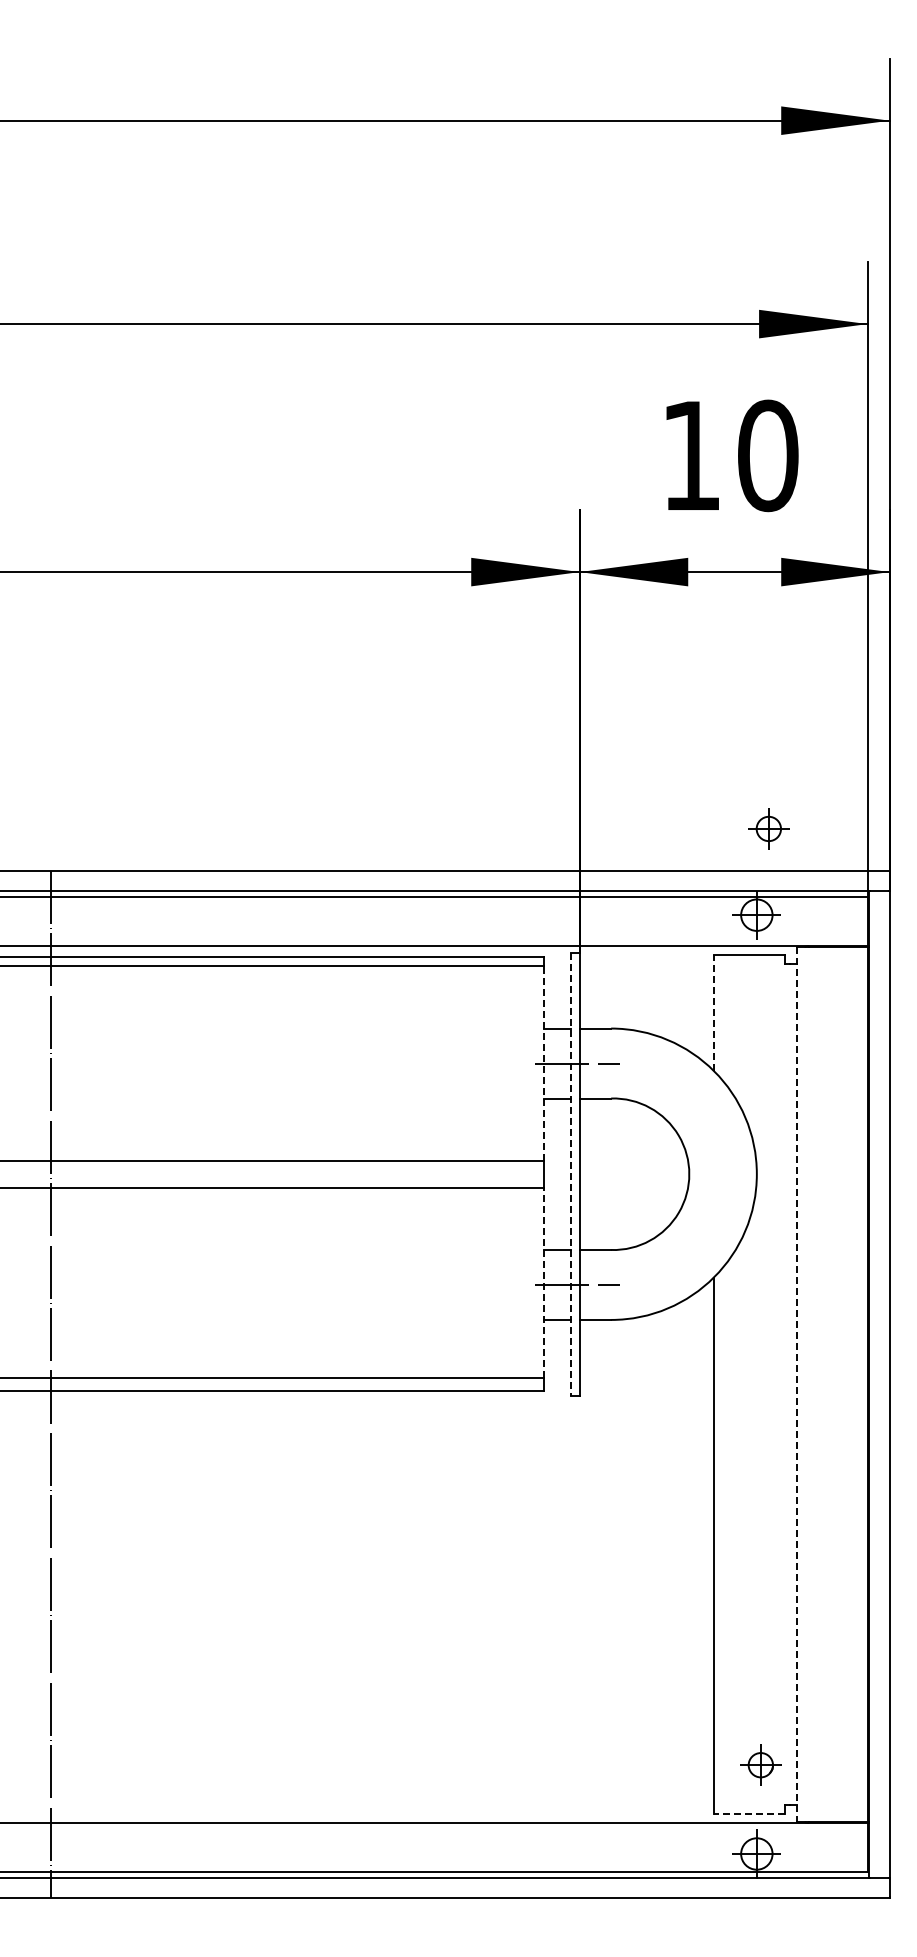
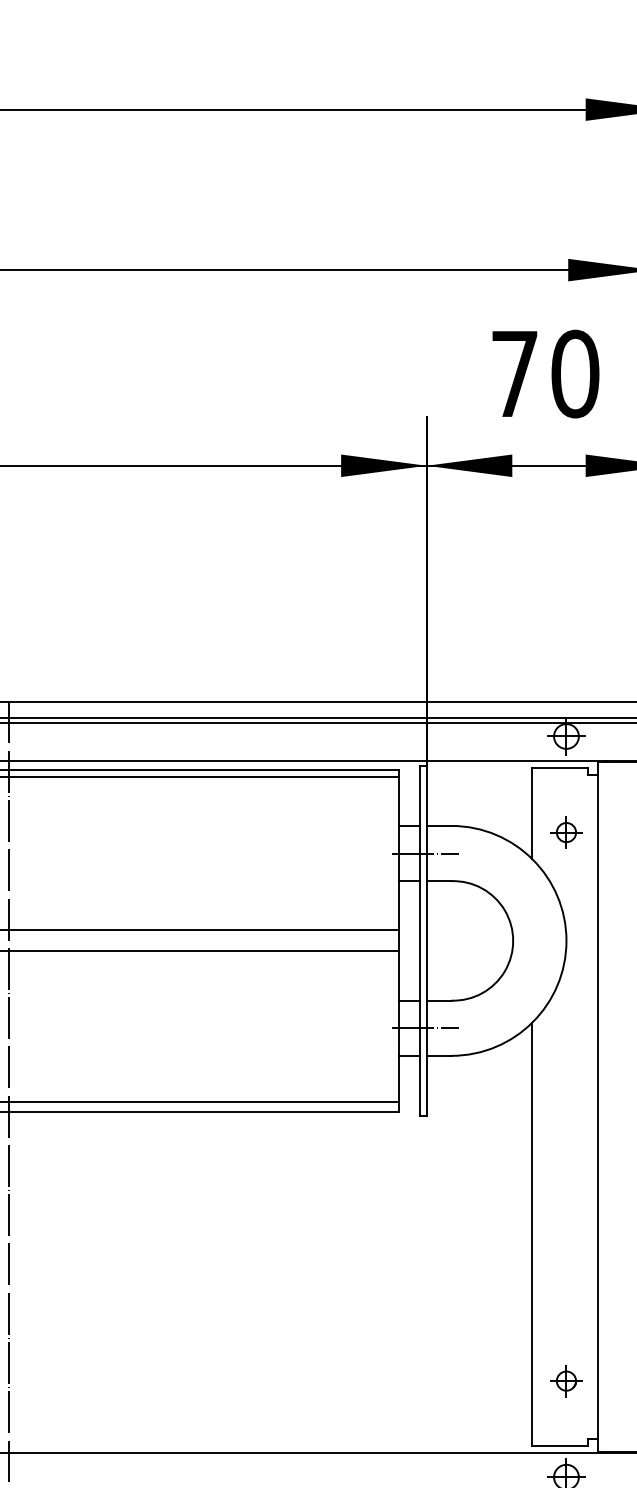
text: (691, 455) -> (514, 373), 10 -> 70
part: (768, 828) -> (566, 832), moved
line: (713, 1012) -> (532, 813), dashed -> solid
line: (544, 1063) -> (398, 853), dashed -> solid
line: (570, 1174) -> (419, 941), dashed -> solid
line: (544, 1282) -> (398, 1026), dashed -> solid
line: (796, 1385) -> (597, 1107), dashed -> solid
part: (760, 1764) -> (566, 1380), moved
line: (748, 1814) -> (559, 1446), dashed -> solid

